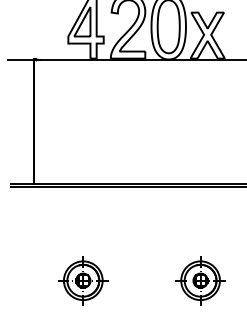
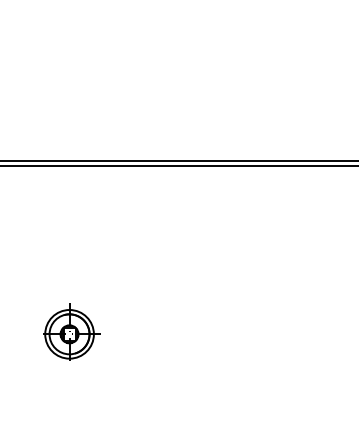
part: (83, 280) -> (69, 333), size x0.7
part: (200, 280) -> (279, 333), removed

